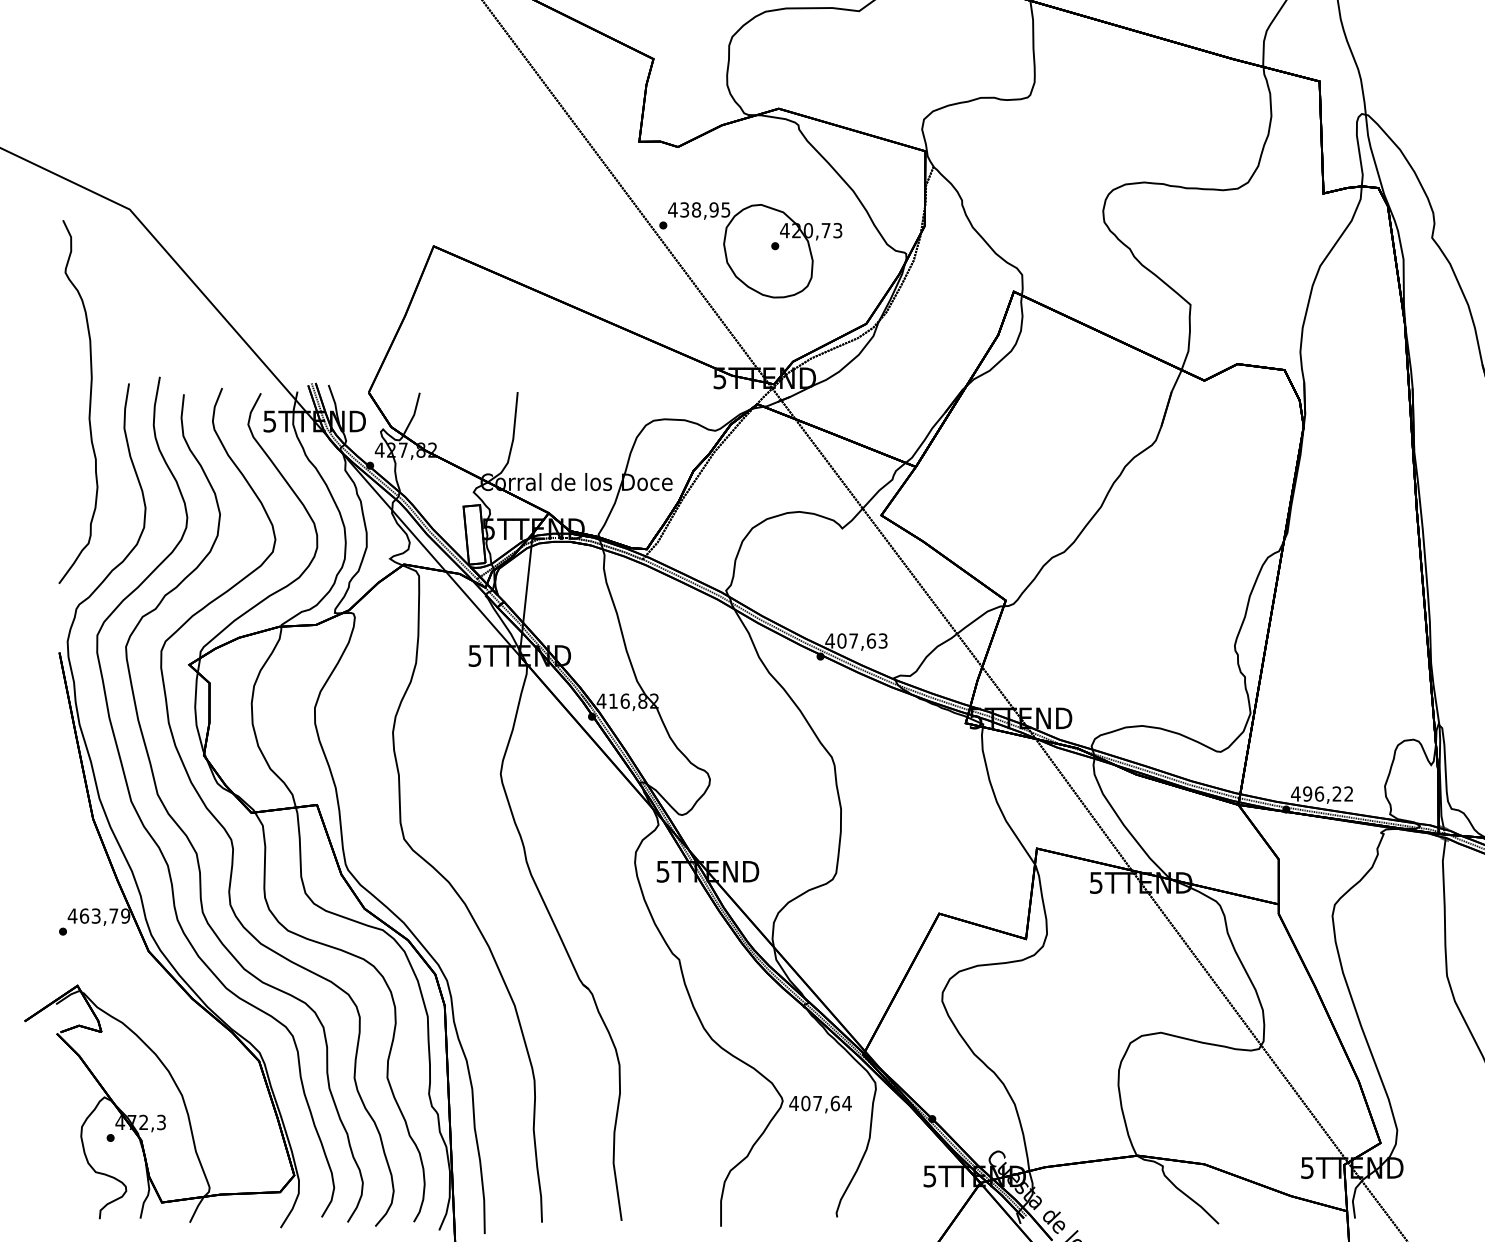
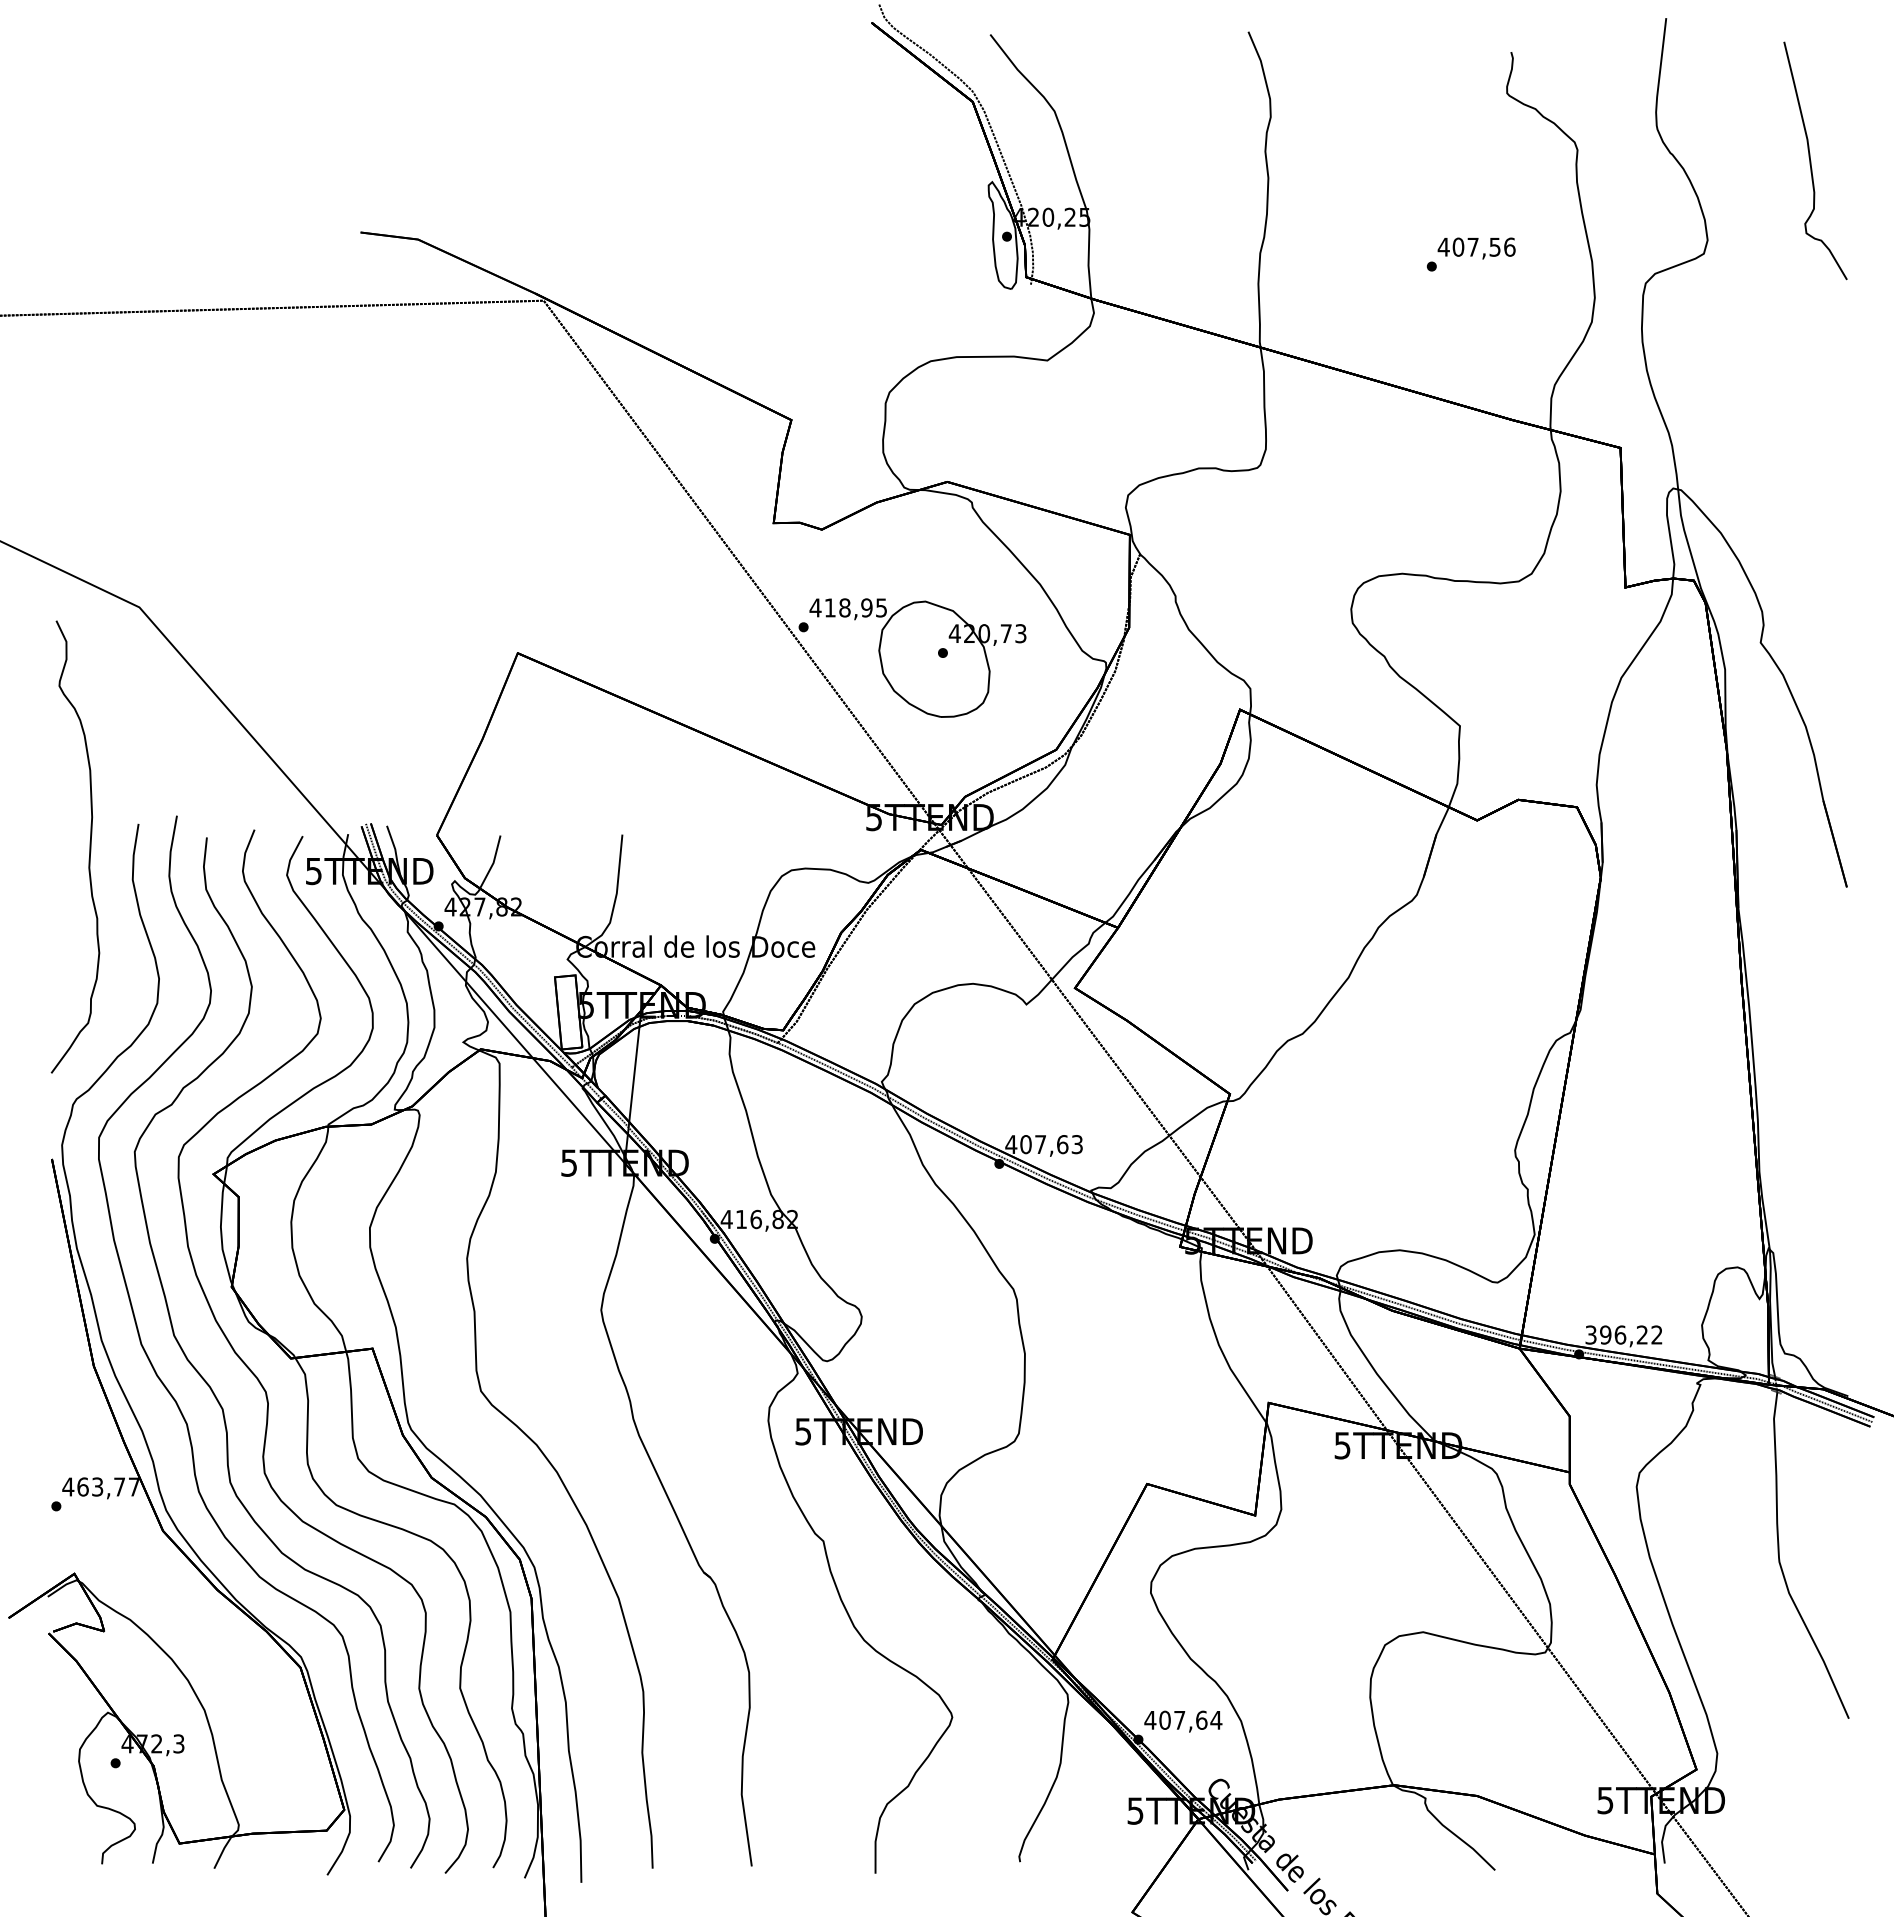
text: (684, 209) -> (829, 607), 438,95 -> 418,95
text: (1296, 793) -> (1591, 1334), 496,22 -> 396,22
text: (125, 915) -> (133, 1486), 463,79 -> 463,77
text: (820, 1104) -> (1183, 1721), moved

